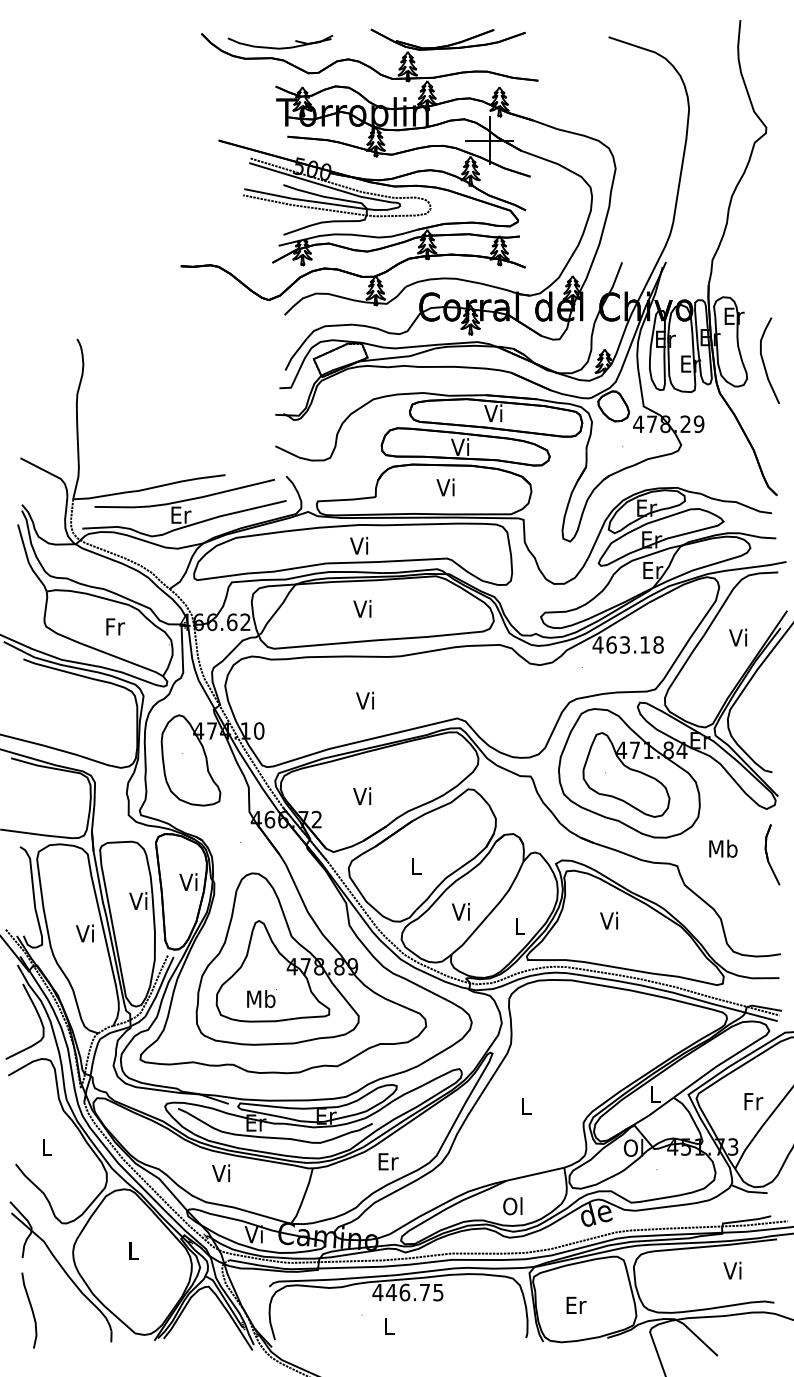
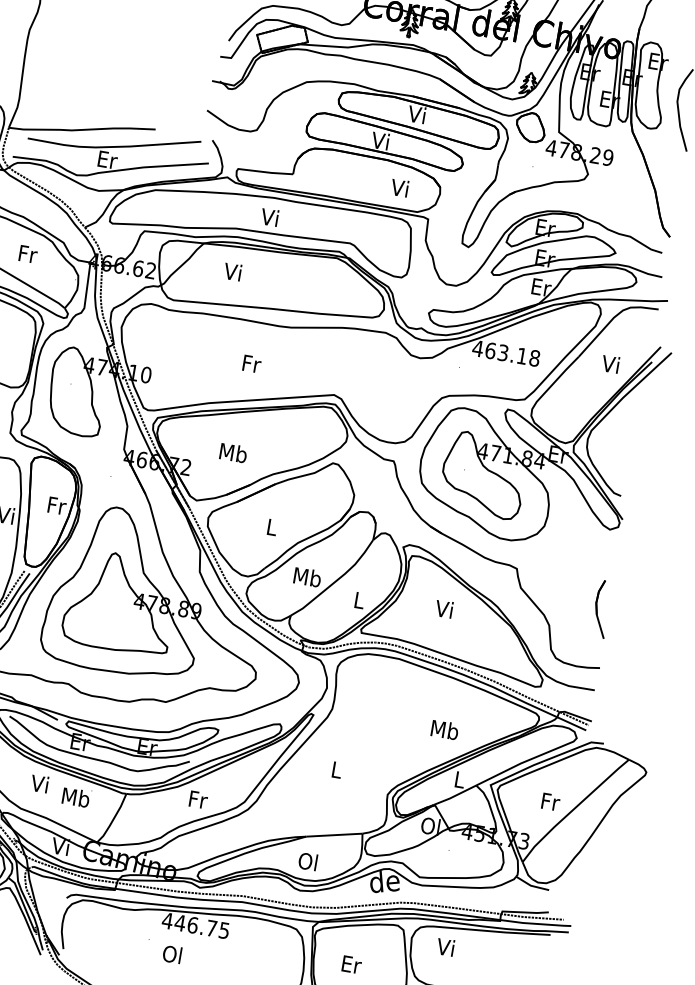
text: (445, 487) -> (399, 188), moved
text: (362, 608) -> (232, 271), moved
text: (366, 700) -> (251, 363), Vi -> Fr
text: (363, 796) -> (233, 453), Vi -> Mb
text: (723, 848) -> (445, 729), moved
part: (772, 854) -> (601, 608), moved
text: (189, 881) -> (56, 505), Vi -> Fr
text: (462, 911) -> (308, 576), Vi -> Mb
text: (261, 998) -> (76, 797), moved
text: (388, 1161) -> (198, 799), Er -> Fr
text: (732, 1270) -> (445, 947), moved
text: (388, 1326) -> (172, 954), L -> Ol

